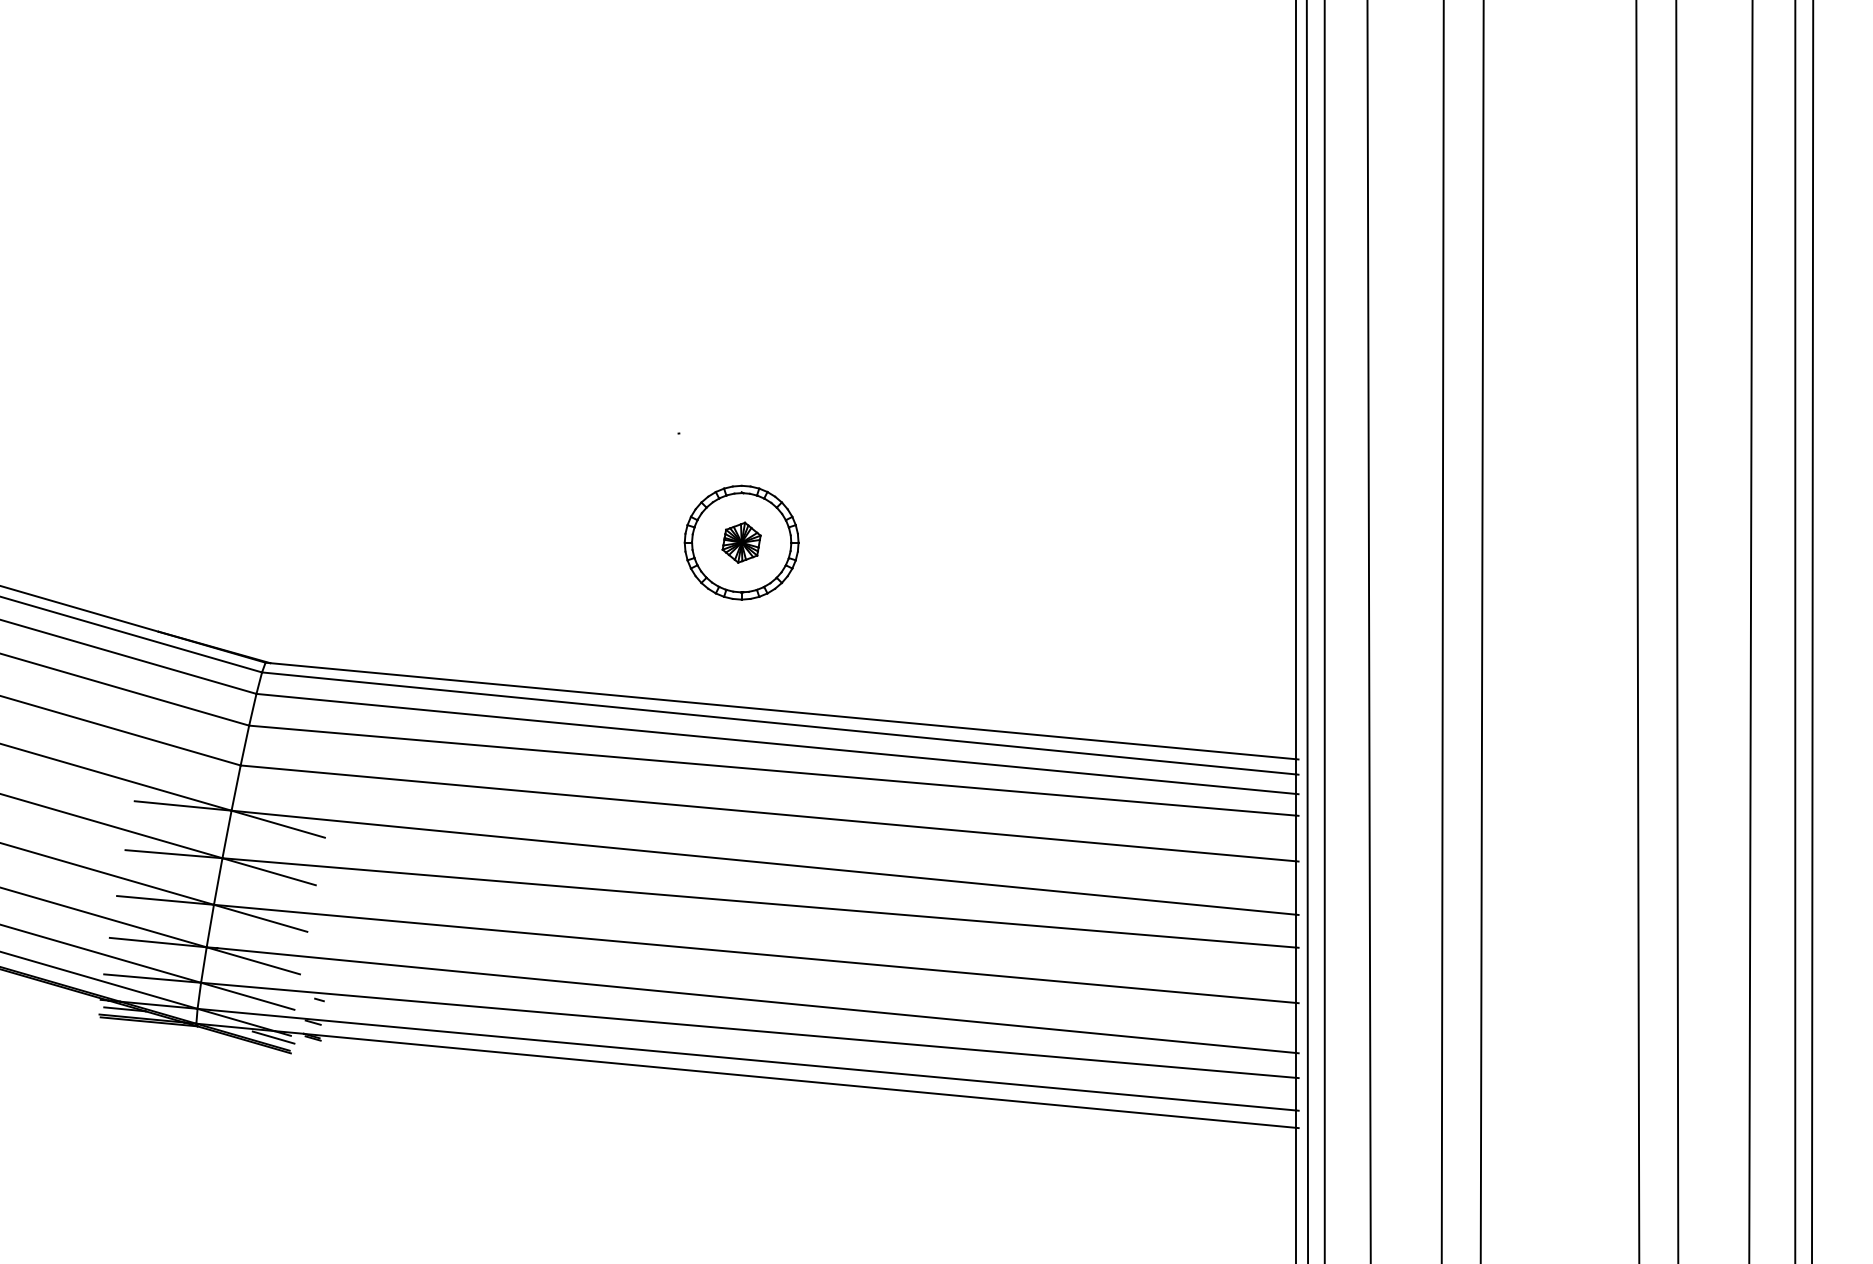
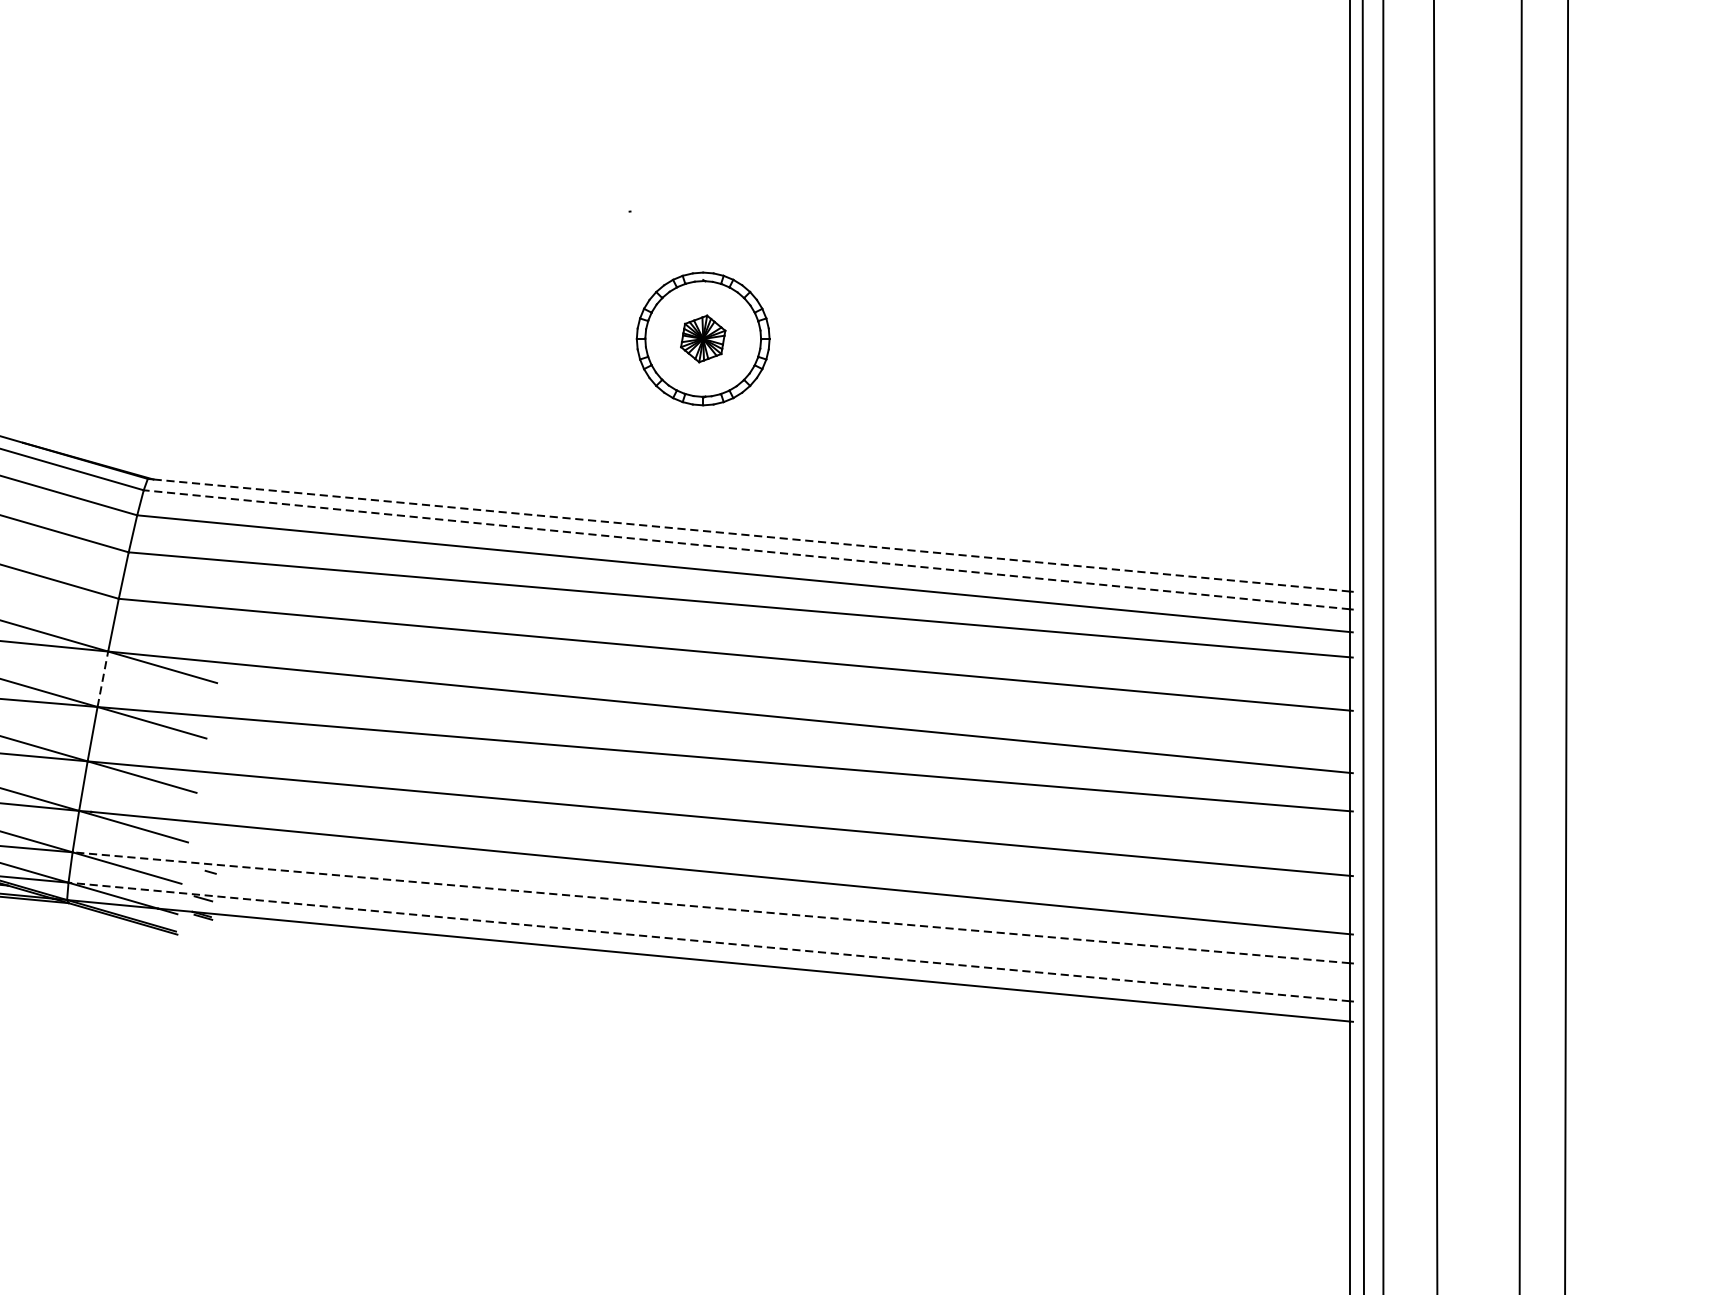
line: (782, 711) -> (750, 535), solid -> dashed
line: (779, 723) -> (747, 549), solid -> dashed
line: (227, 833) -> (103, 678), solid -> dashed
line: (748, 1030) -> (711, 907), solid -> dashed
line: (273, 1037) -> (157, 916), removed
line: (746, 1059) -> (708, 941), solid -> dashed

